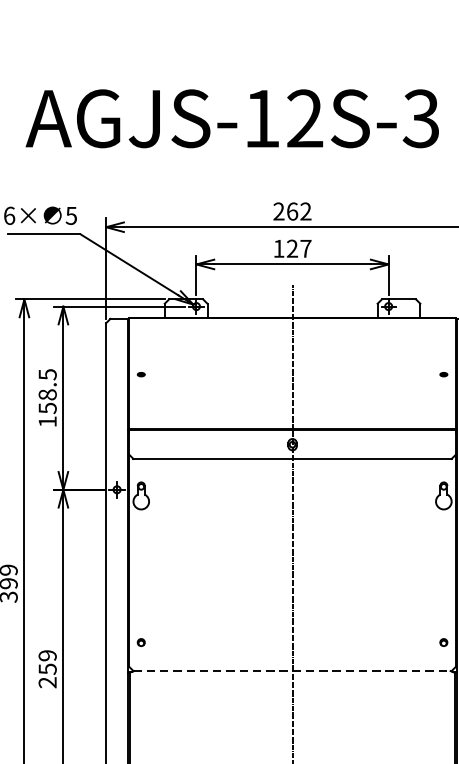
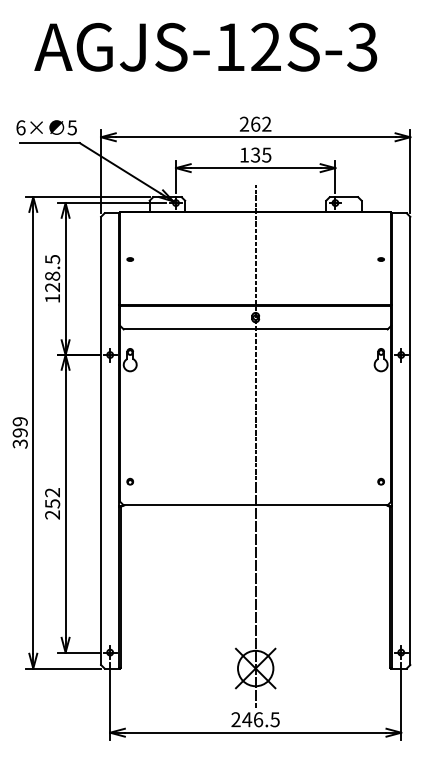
text: (298, 248) -> (260, 154), 127 -> 135
text: (47, 408) -> (52, 287), 158.5 -> 128.5
text: (47, 655) -> (52, 492), 259 -> 252
line: (292, 671) -> (255, 505), dashed -> solid

